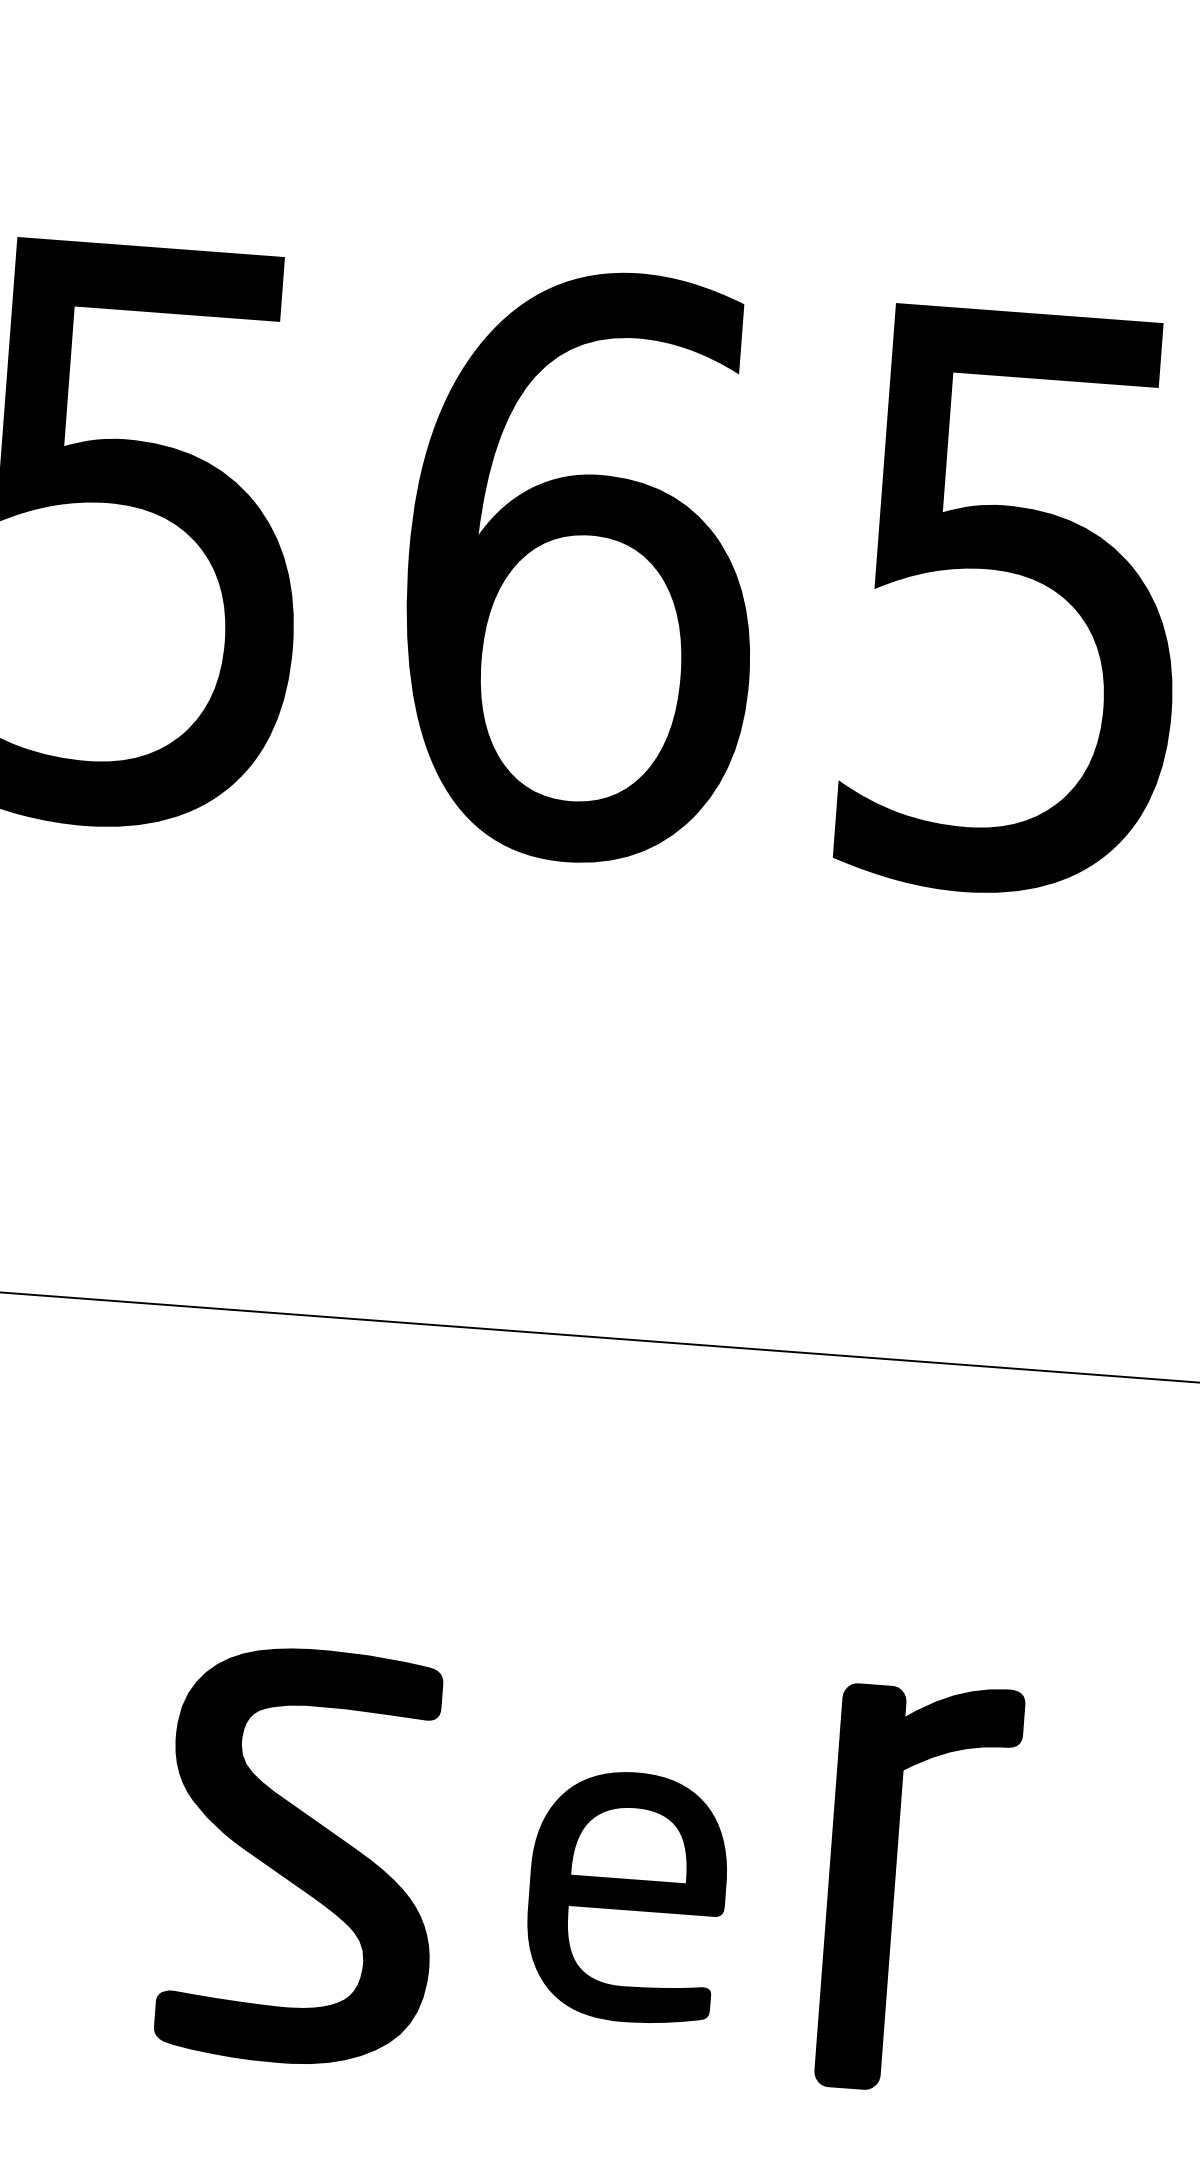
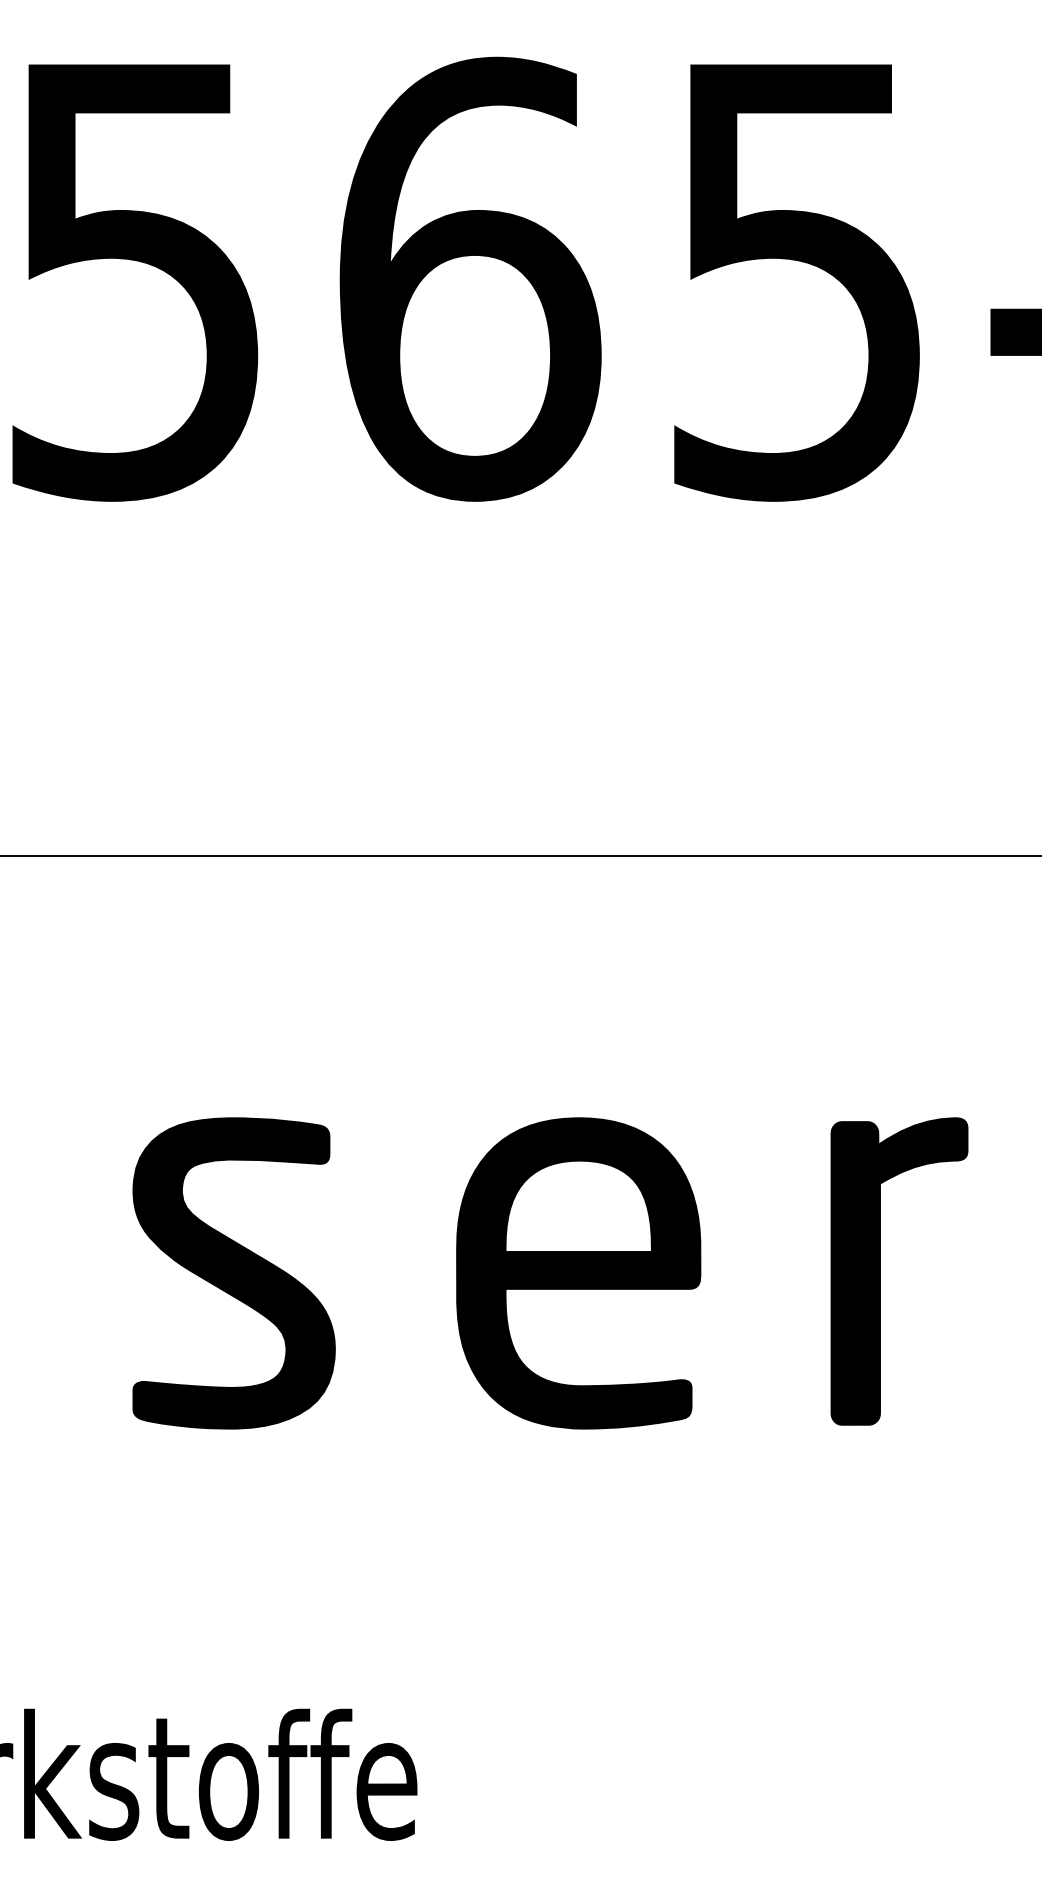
part: (301, 1856) -> (233, 1273), moved
part: (894, 1886) -> (880, 1271), moved
part: (626, 1897) -> (578, 1273), size x1.67

